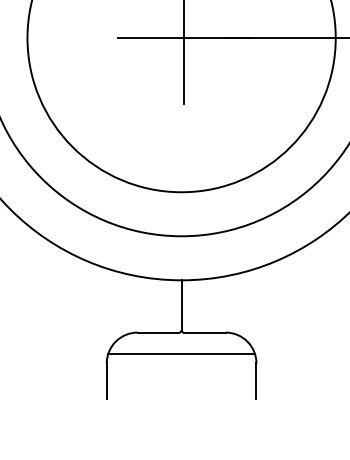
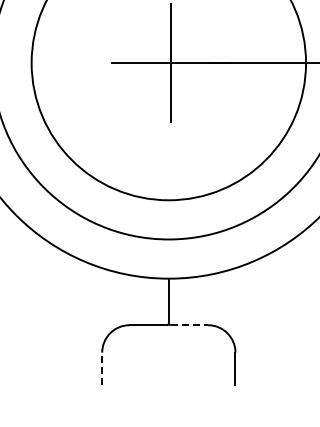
line: (204, 332) -> (189, 325), solid -> dashed
line: (181, 353) -> (168, 343), removed
line: (107, 381) -> (102, 368), solid -> dashed

